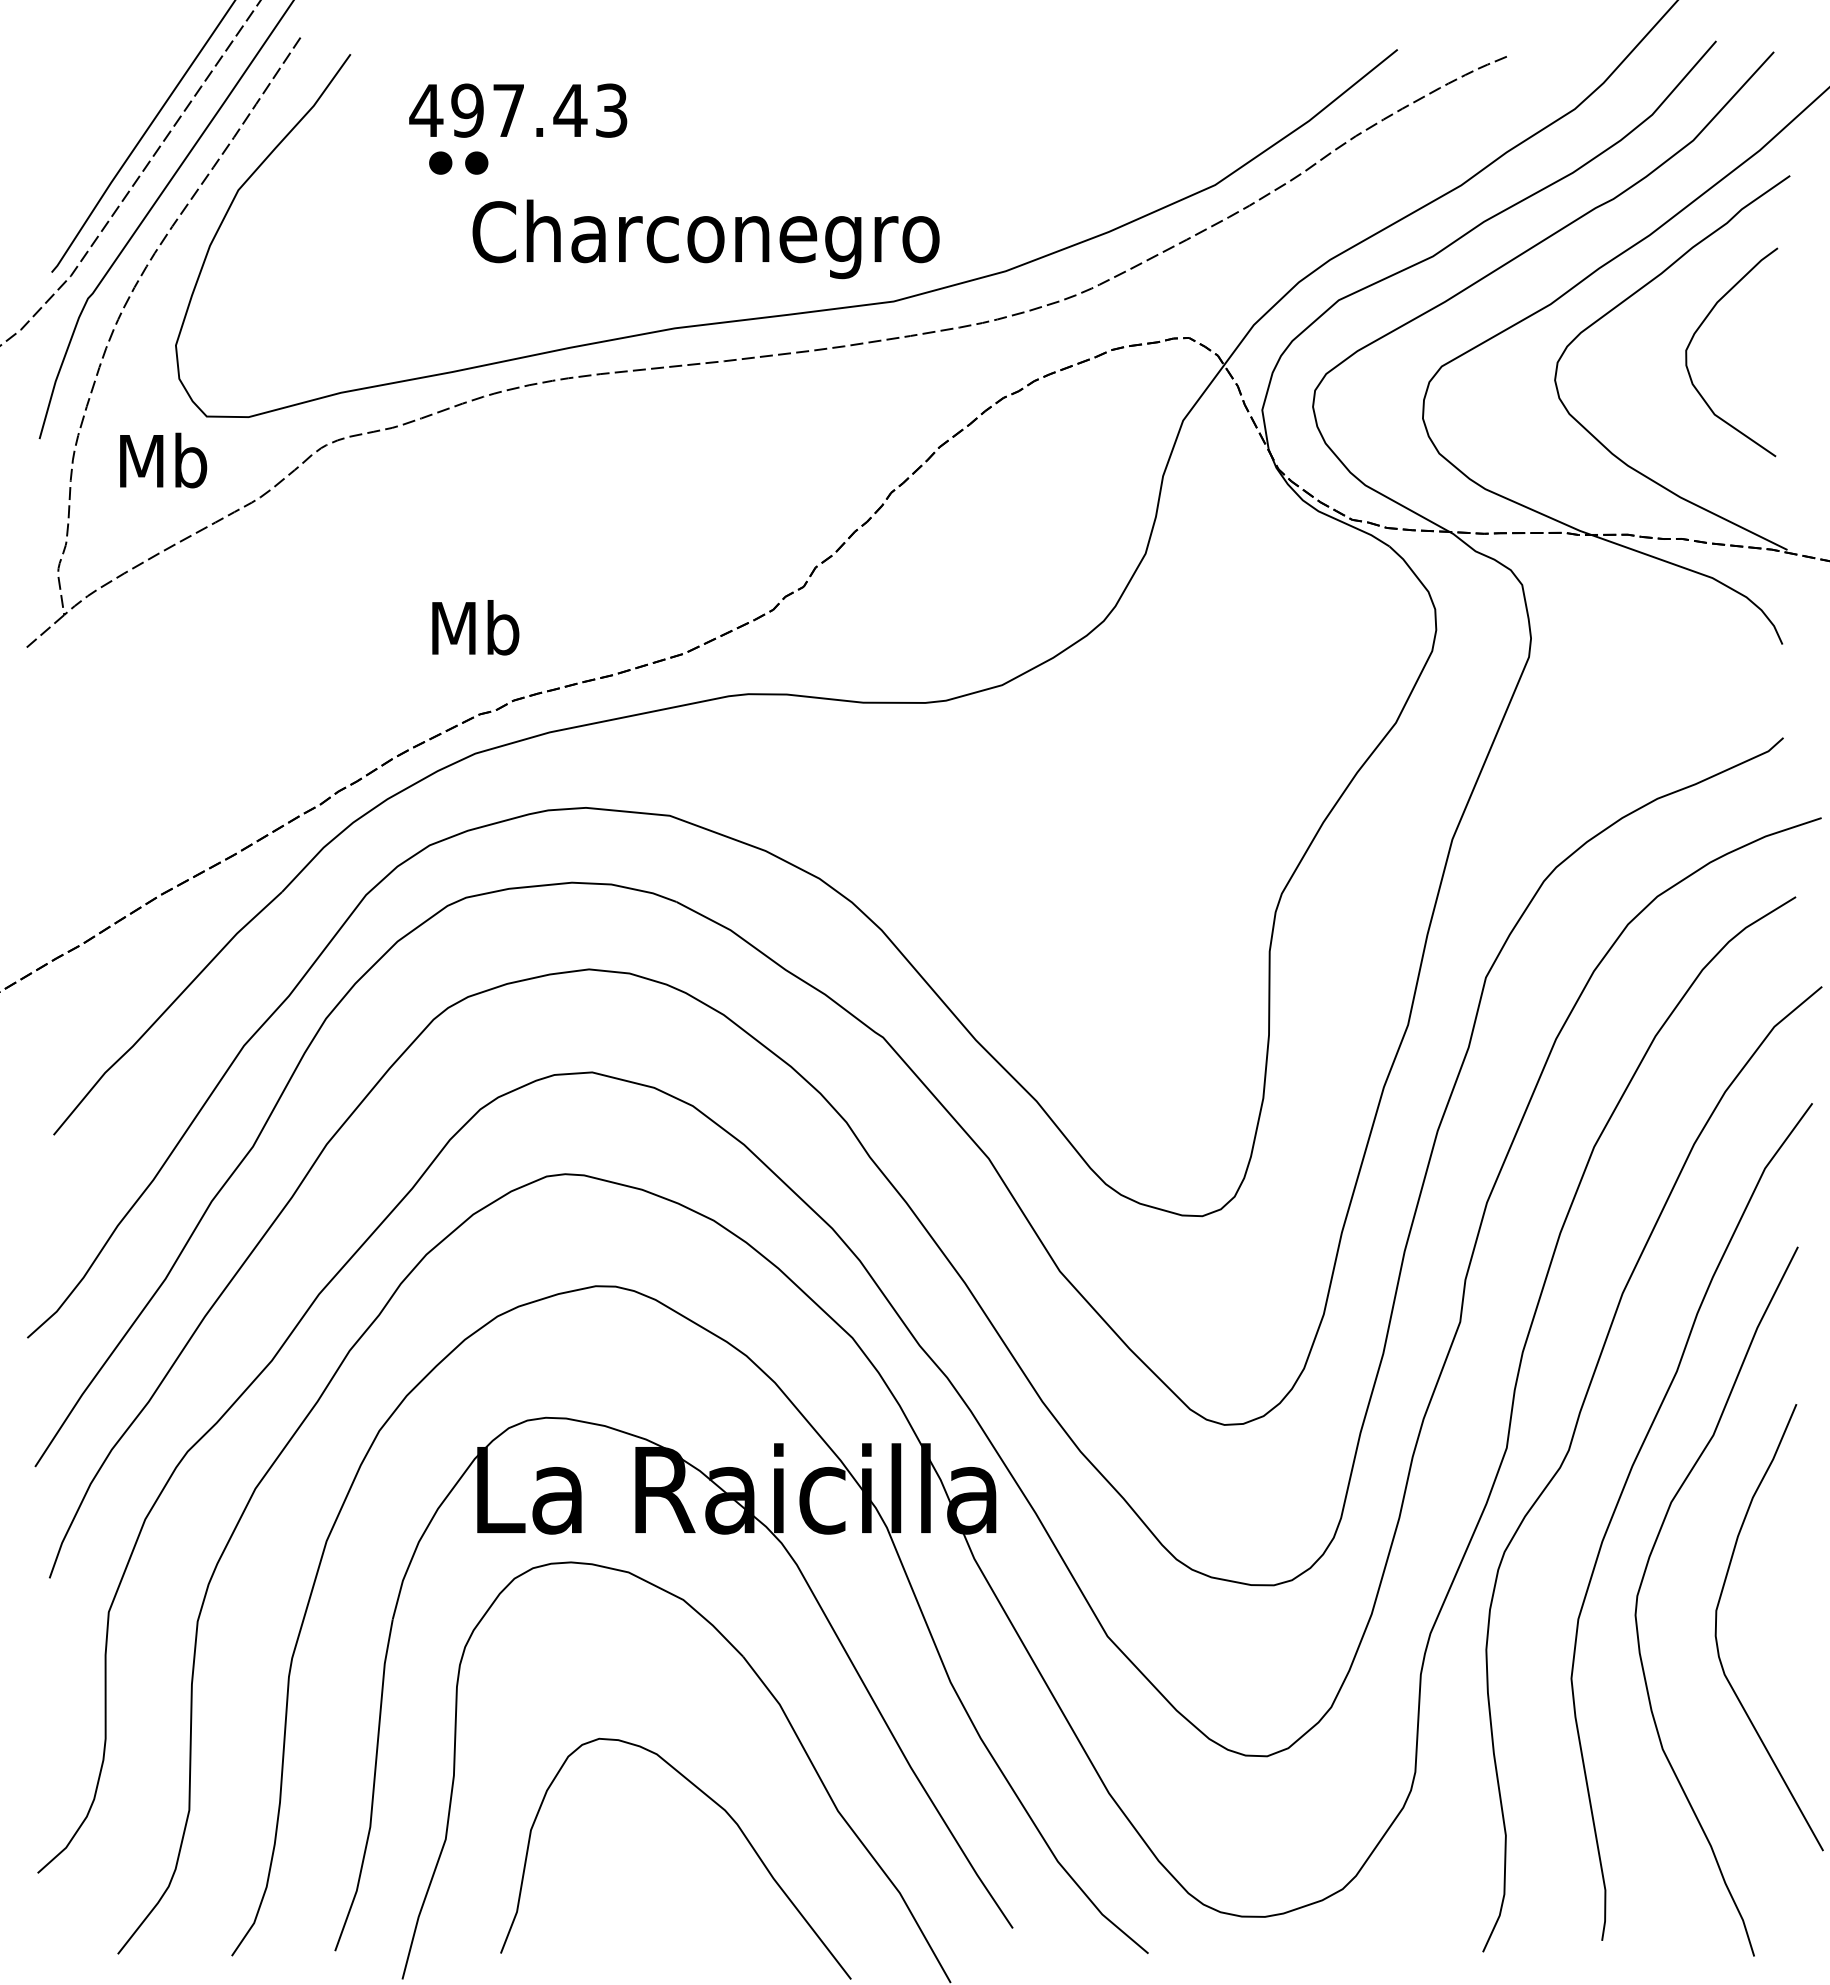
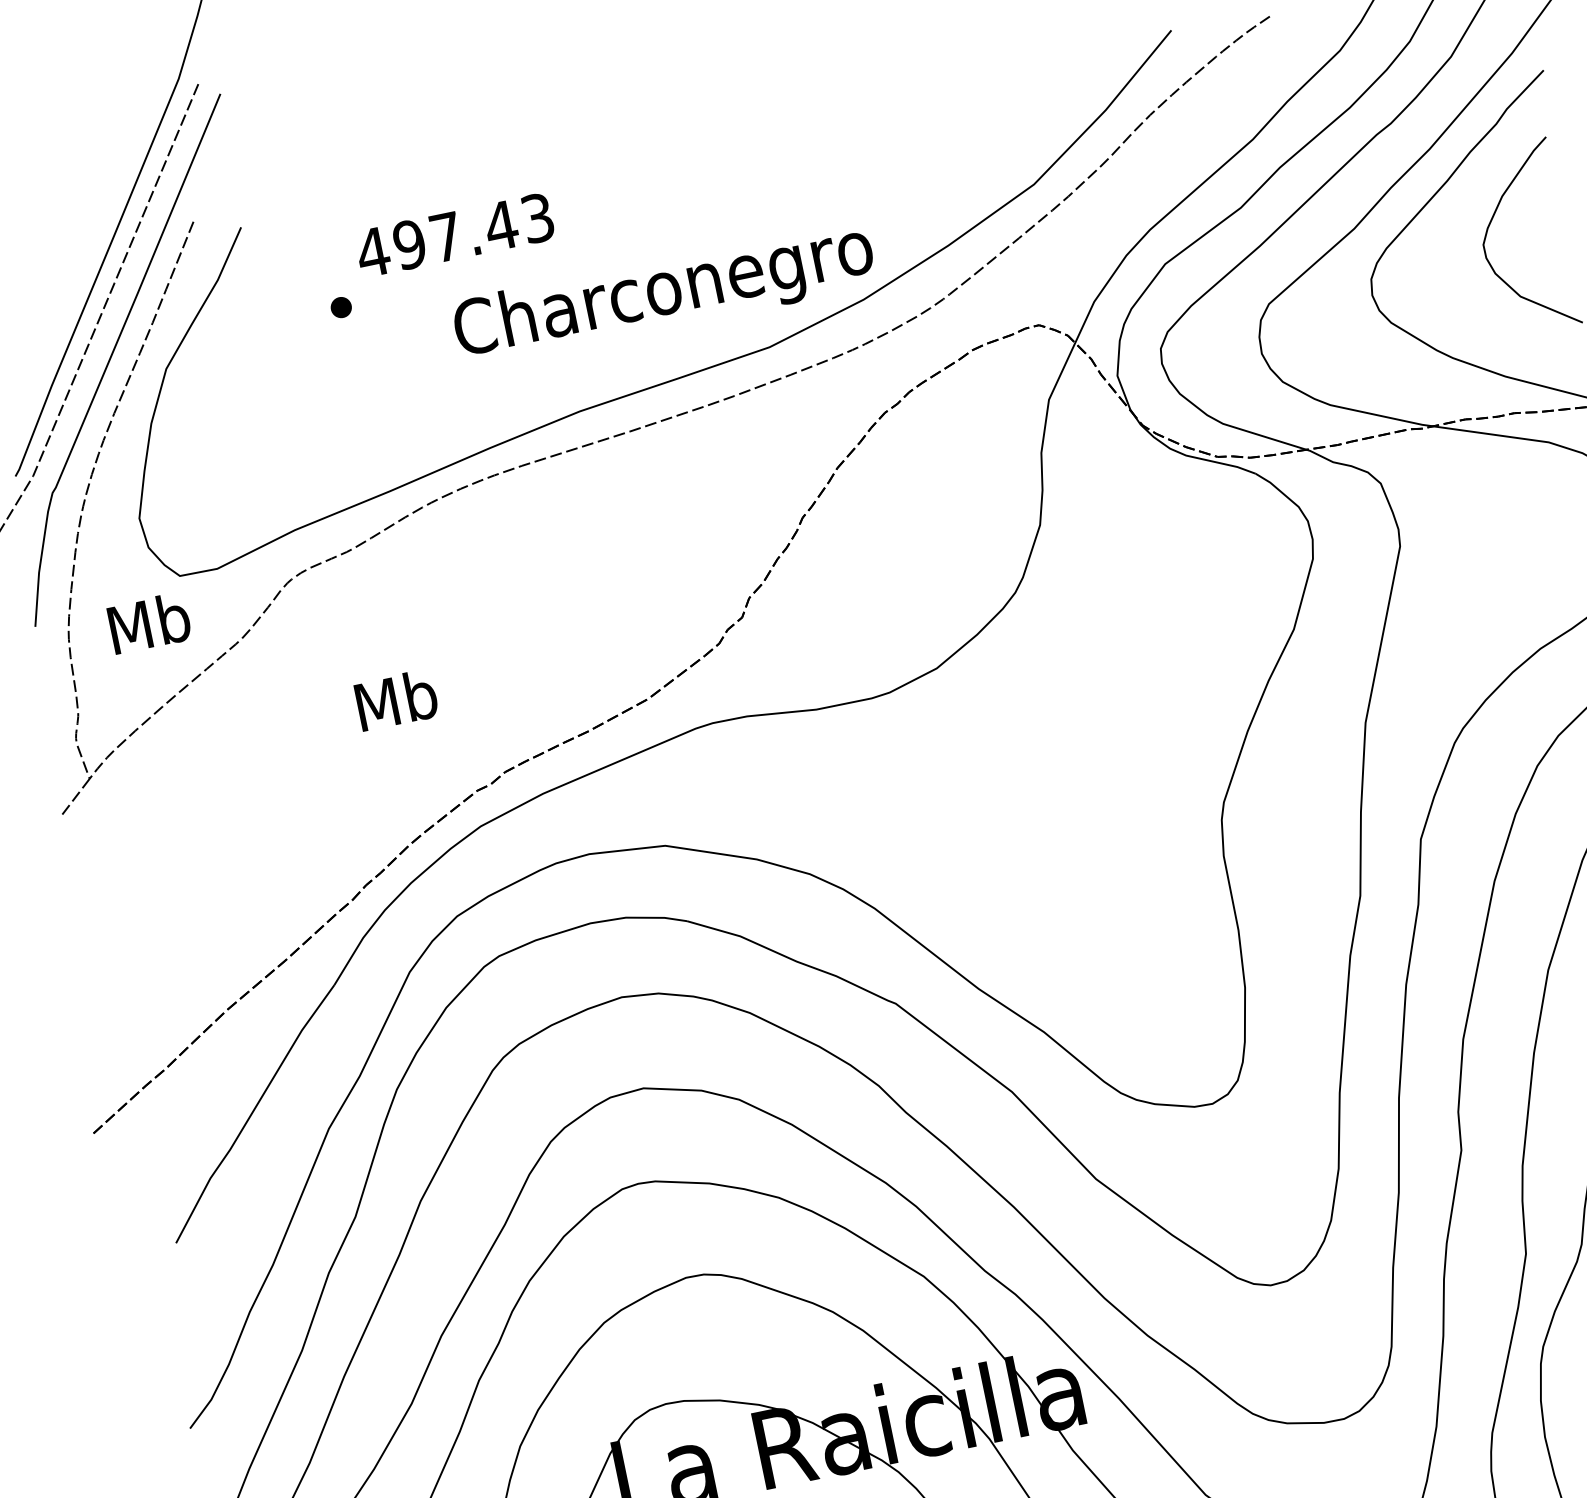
text: (518, 110) -> (455, 235), moved
part: (476, 162) -> (373, 300), removed
text: (705, 239) -> (663, 293), moved
text: (475, 627) -> (396, 699), moved

